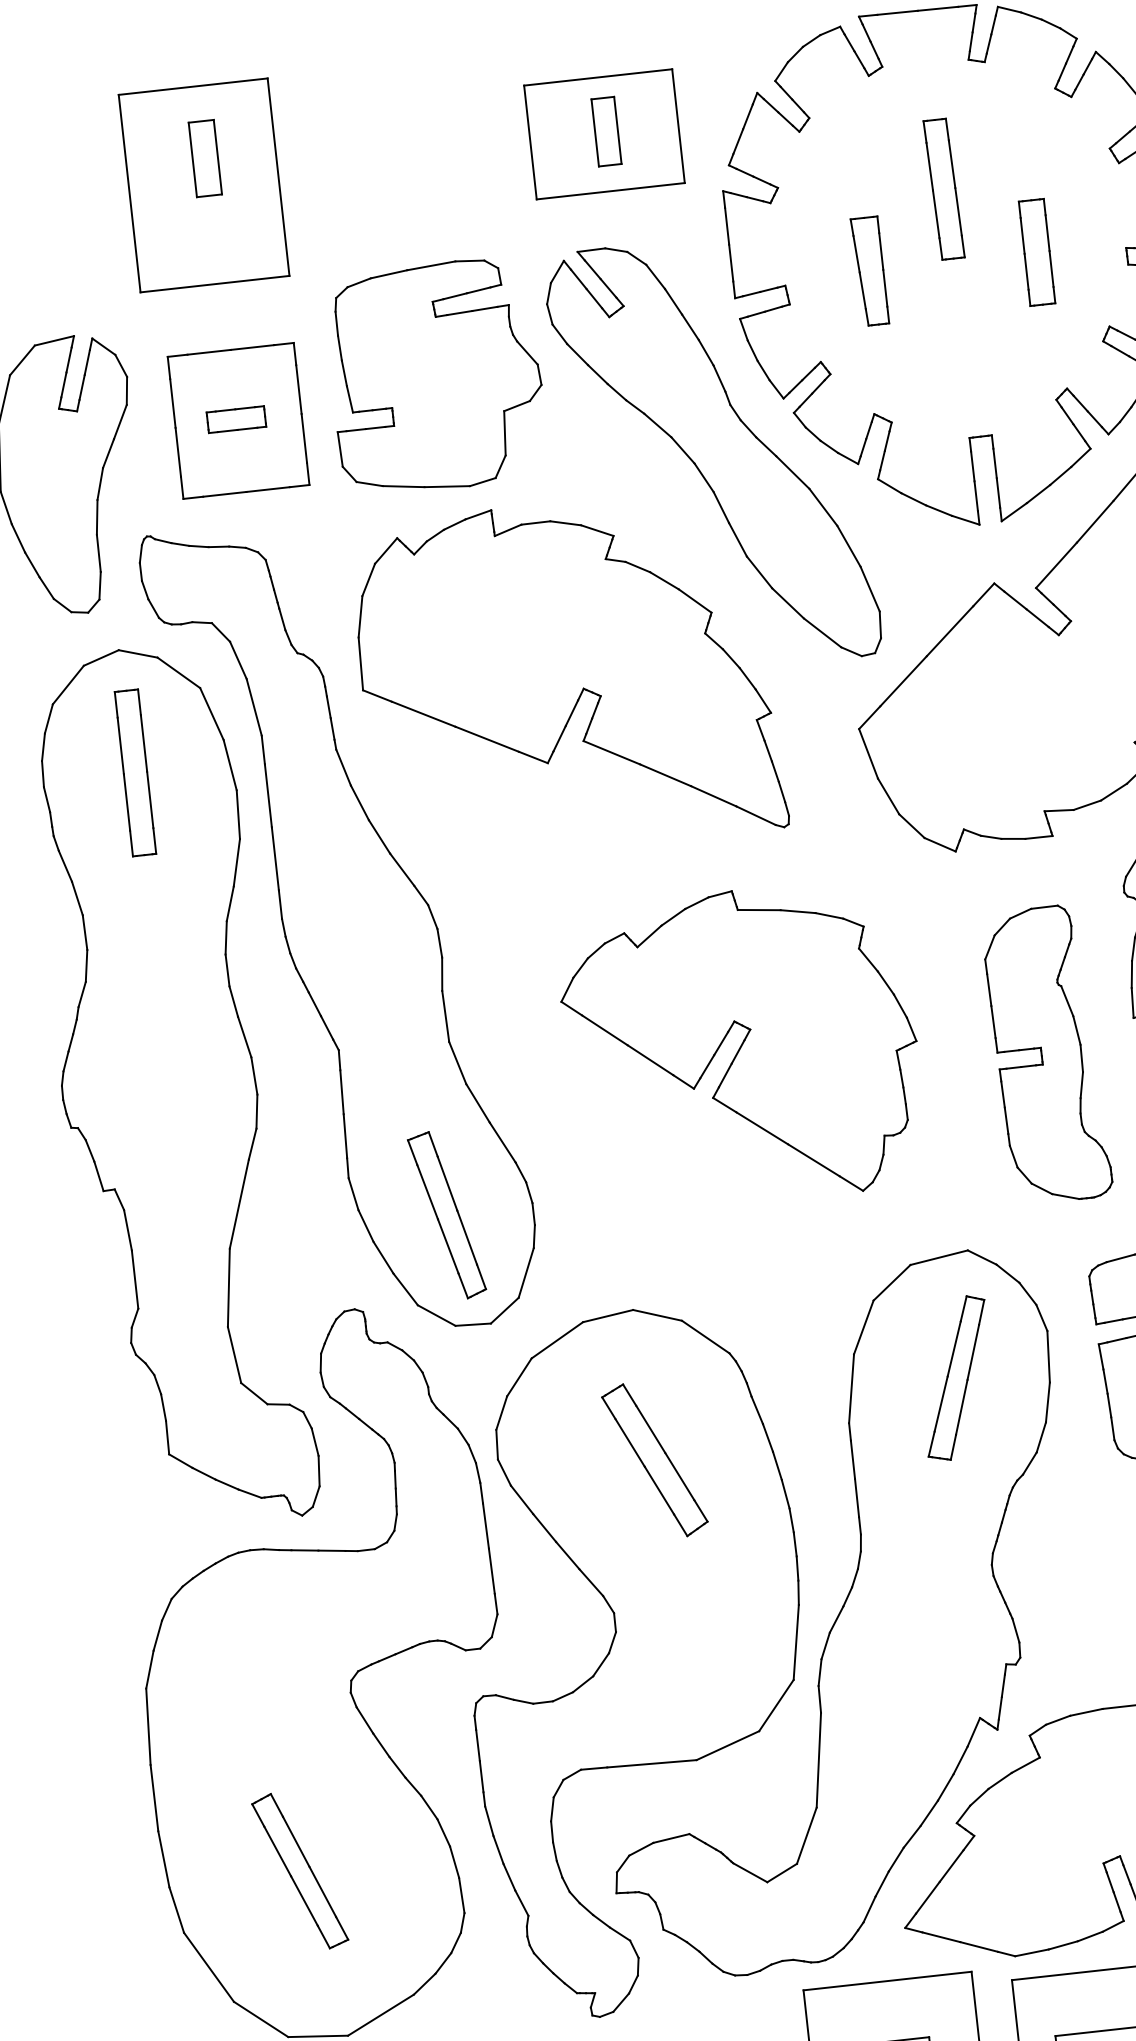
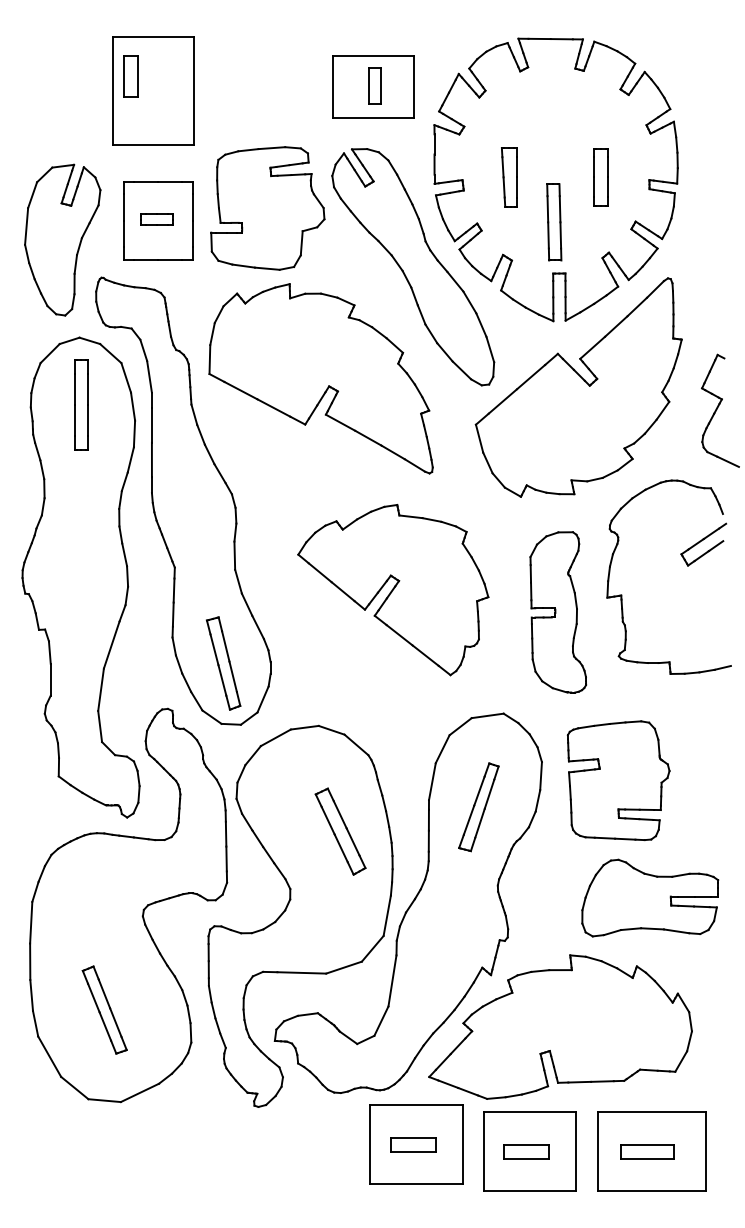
part: (204, 158) -> (130, 76), moved
part: (944, 189) -> (554, 222), moved
part: (955, 1378) -> (478, 807), moved
part: (654, 1460) -> (340, 831), moved

